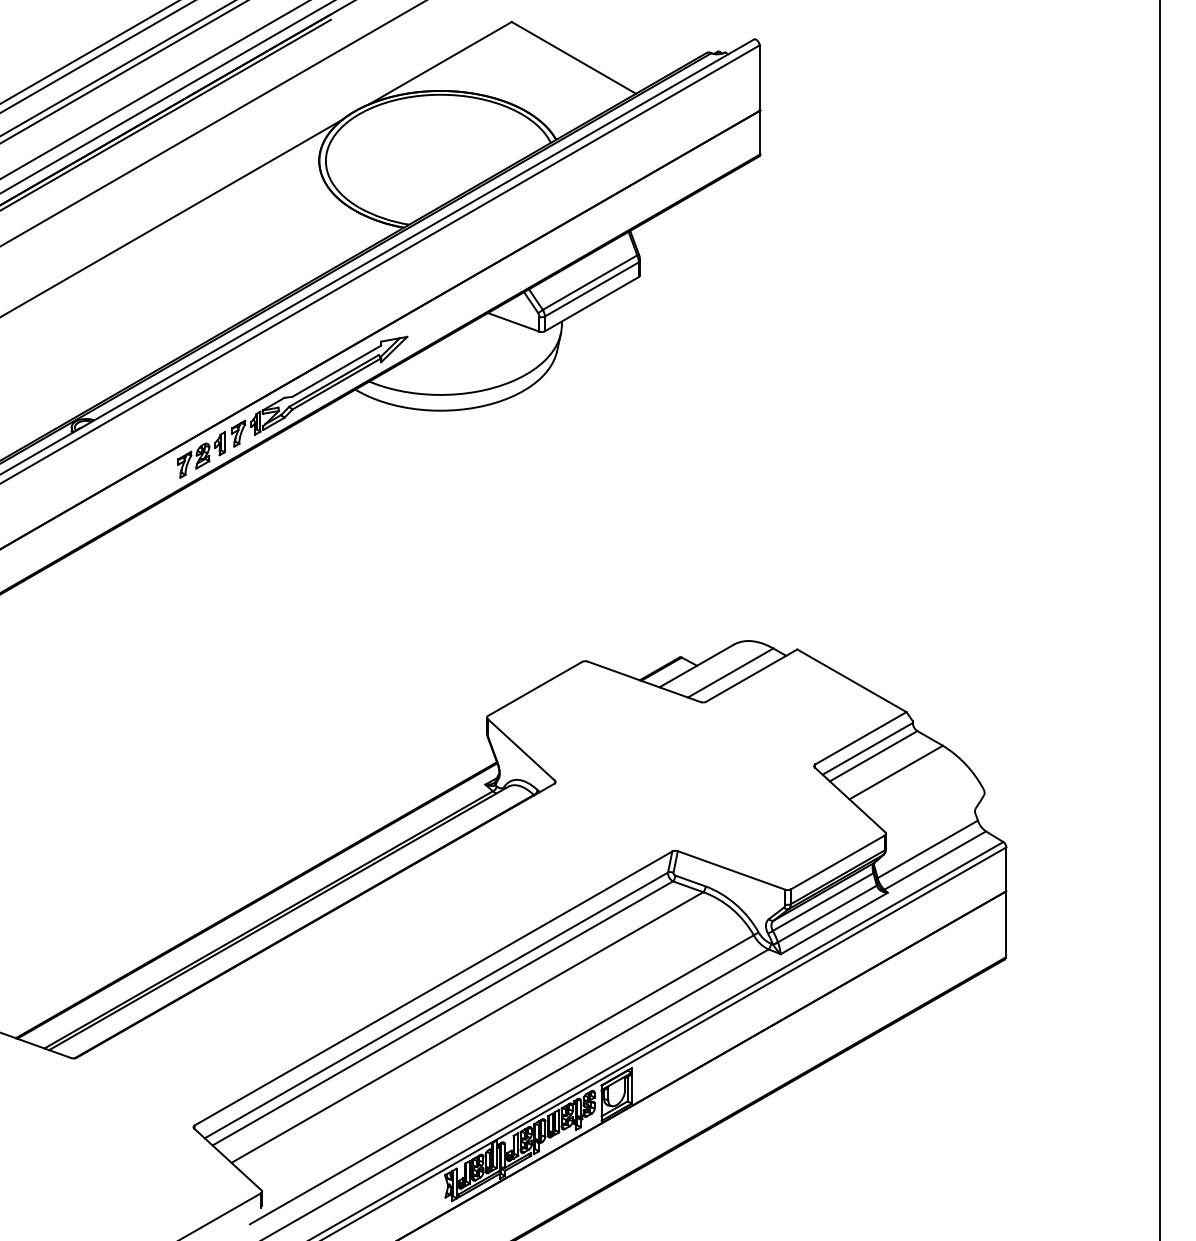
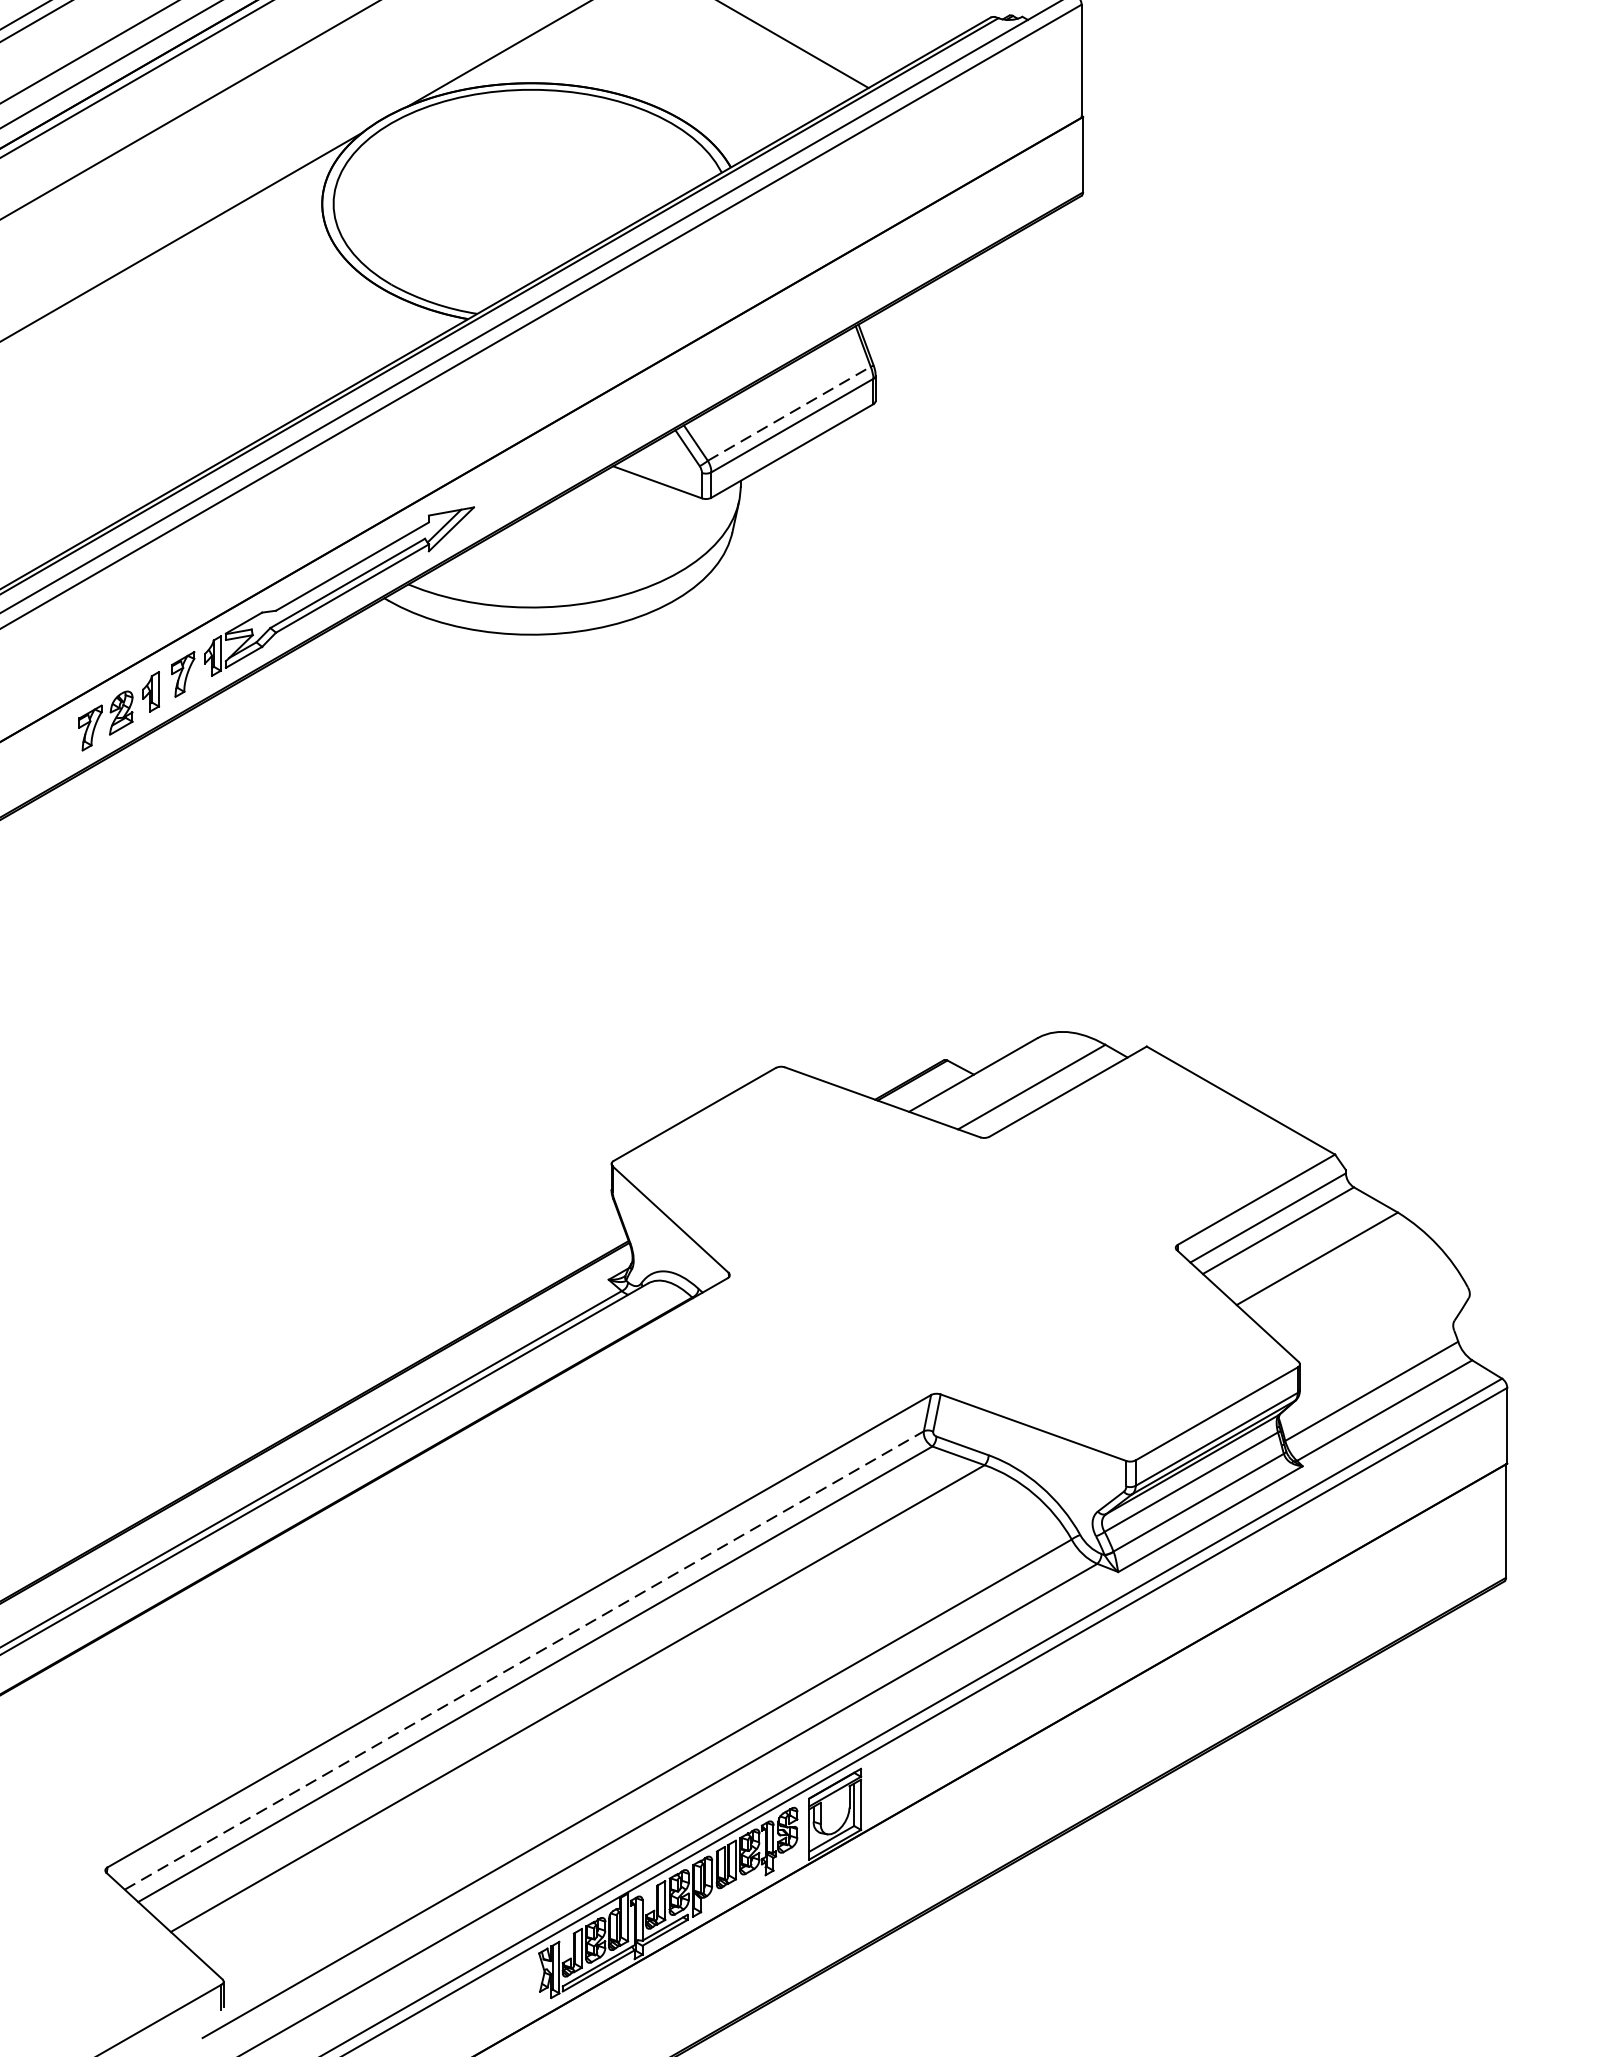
line: (590, 282) -> (790, 413), solid -> dashed
line: (436, 1005) -> (524, 1660), solid -> dashed

